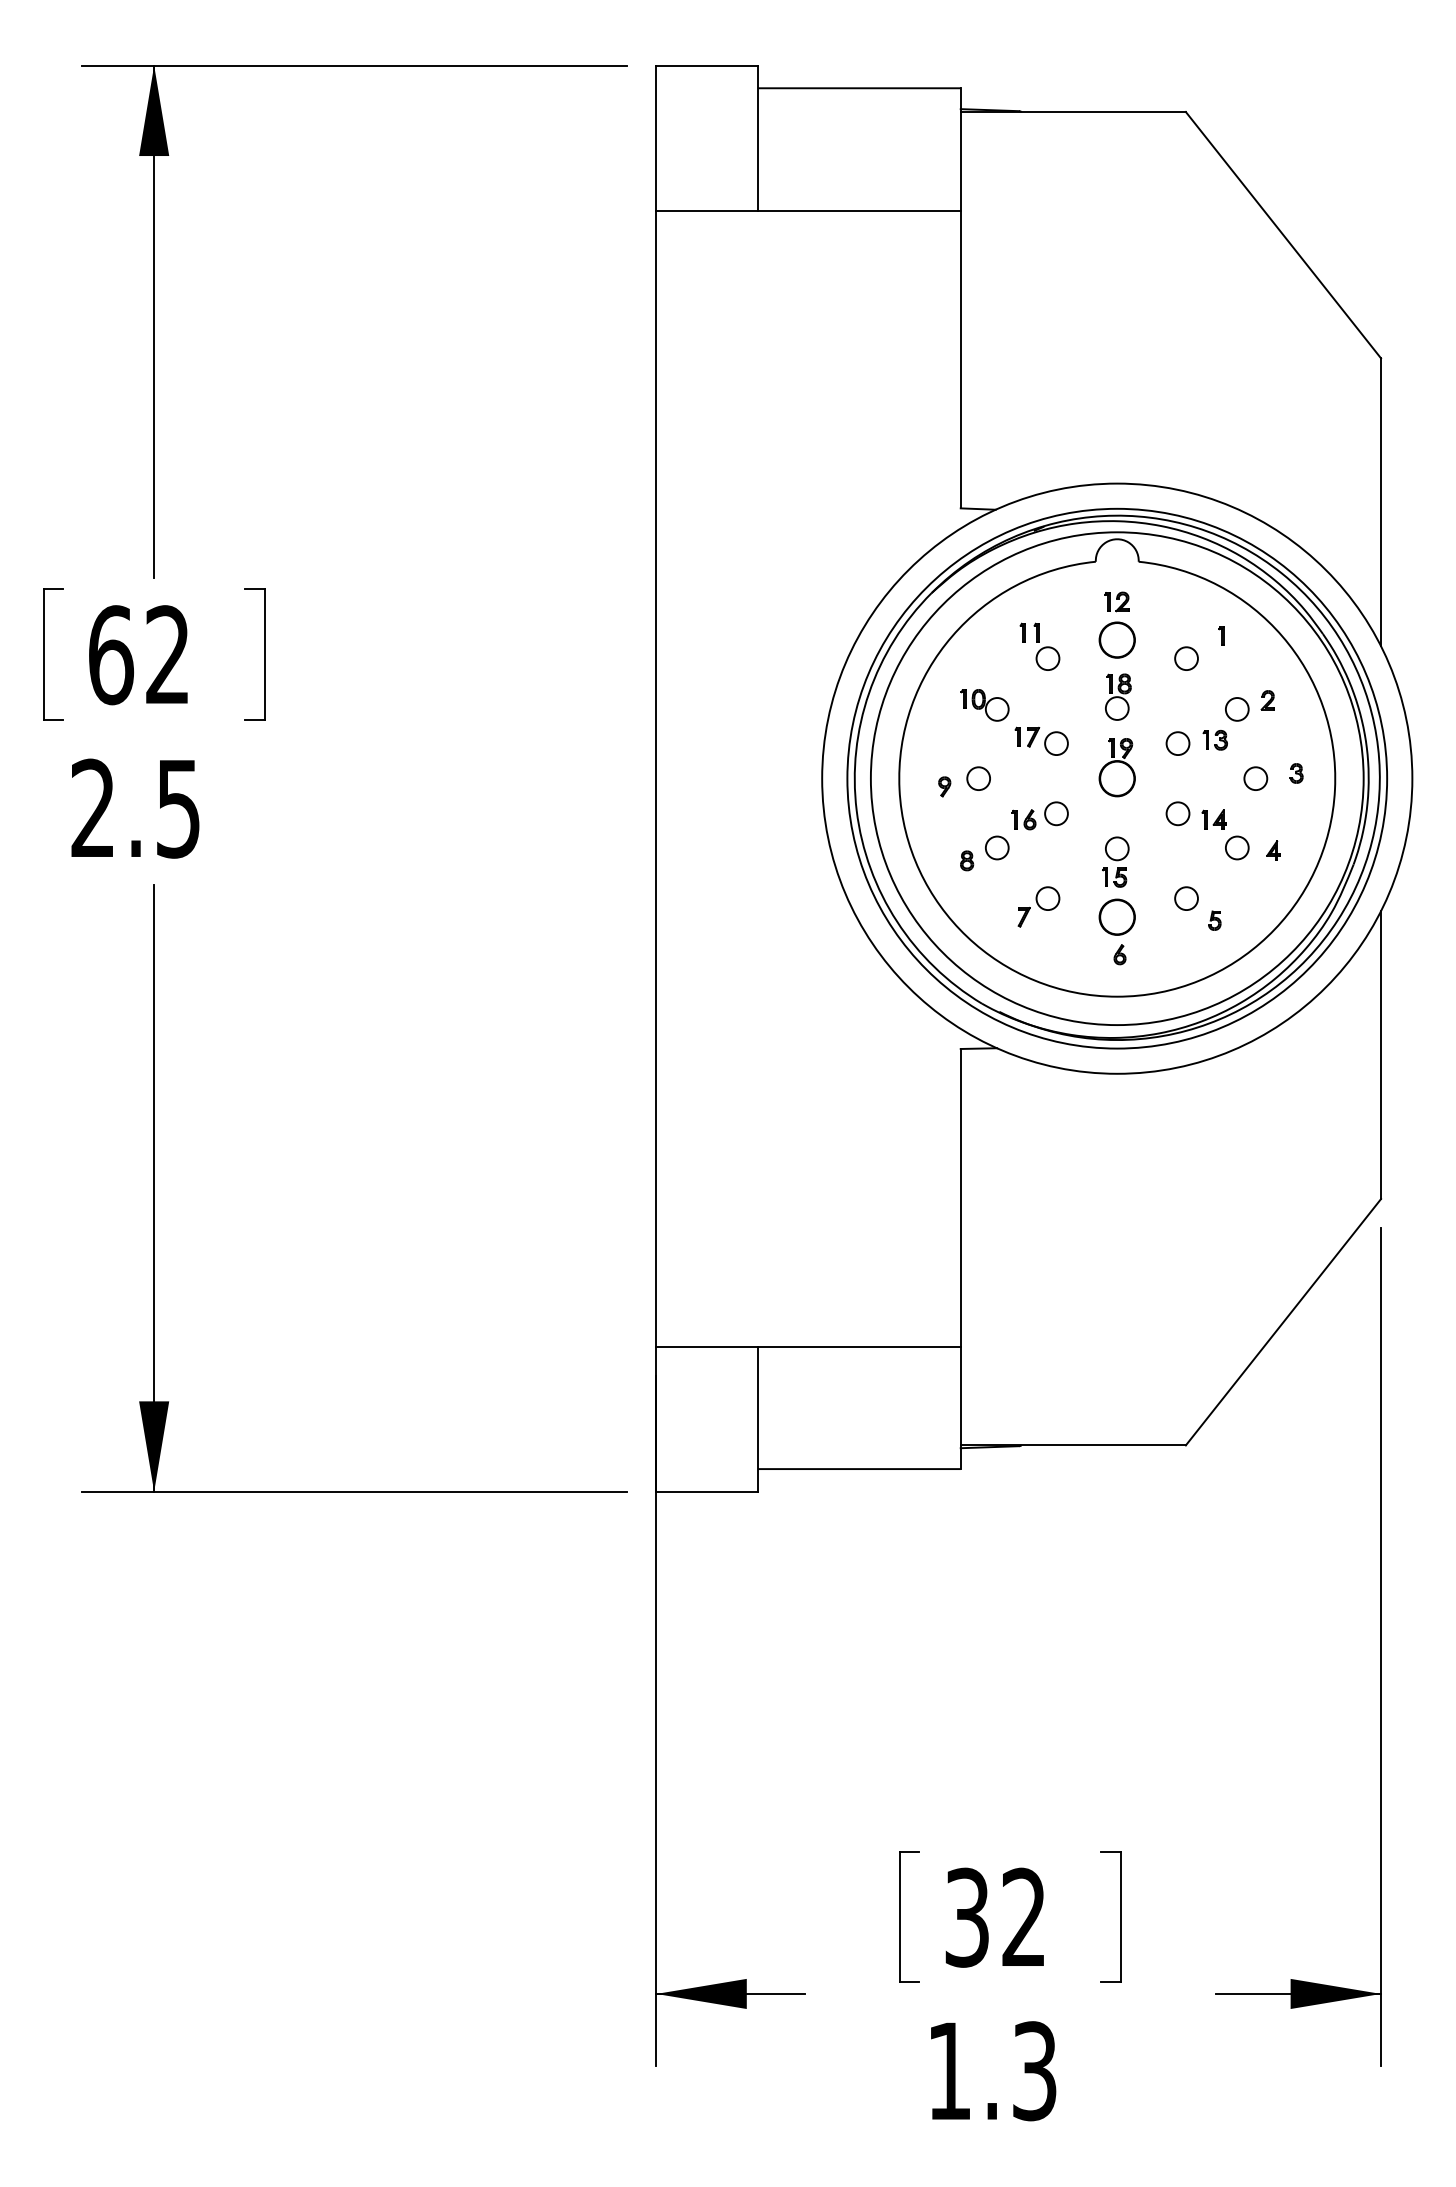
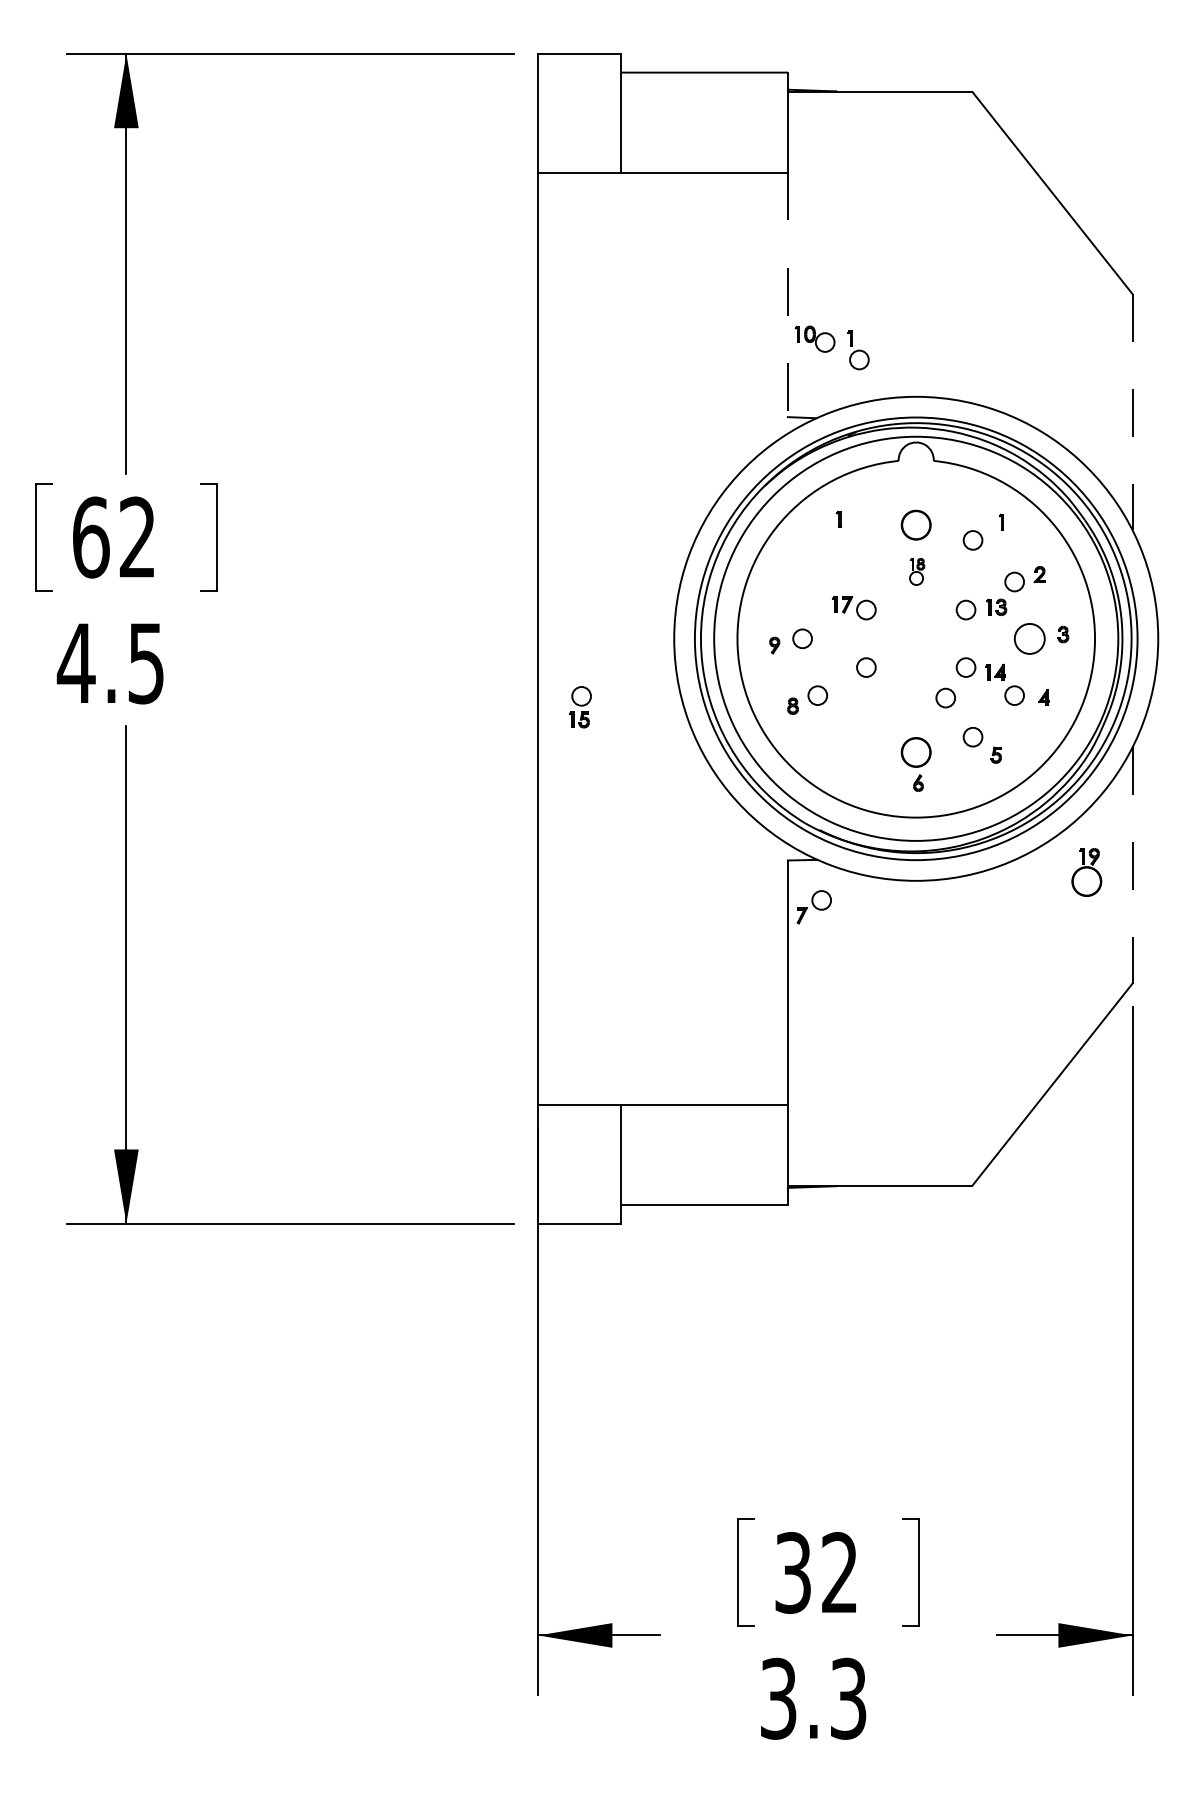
line: (960, 359) -> (787, 295), solid -> dashed
line: (1381, 502) -> (1132, 412), solid -> dashed
part: (1116, 601) -> (915, 493), removed
part: (1046, 646) -> (858, 349), moved
part: (1118, 696) -> (917, 571), size x0.7
part: (984, 705) -> (814, 339), moved
part: (1116, 767) -> (1086, 872), moved
circle: (1255, 778) -> (1029, 638), size x1.6
text: (92, 807) -> (75, 662), 2.5 -> 4.5
part: (1023, 819) -> (839, 672), removed
circle: (1153, 850) -> (945, 697), added
part: (1115, 861) -> (580, 706), moved
part: (1038, 906) -> (813, 906), moved
line: (1381, 1055) -> (1132, 865), solid -> dashed
text: (949, 2071) -> (778, 1699), 1.3 -> 3.3

